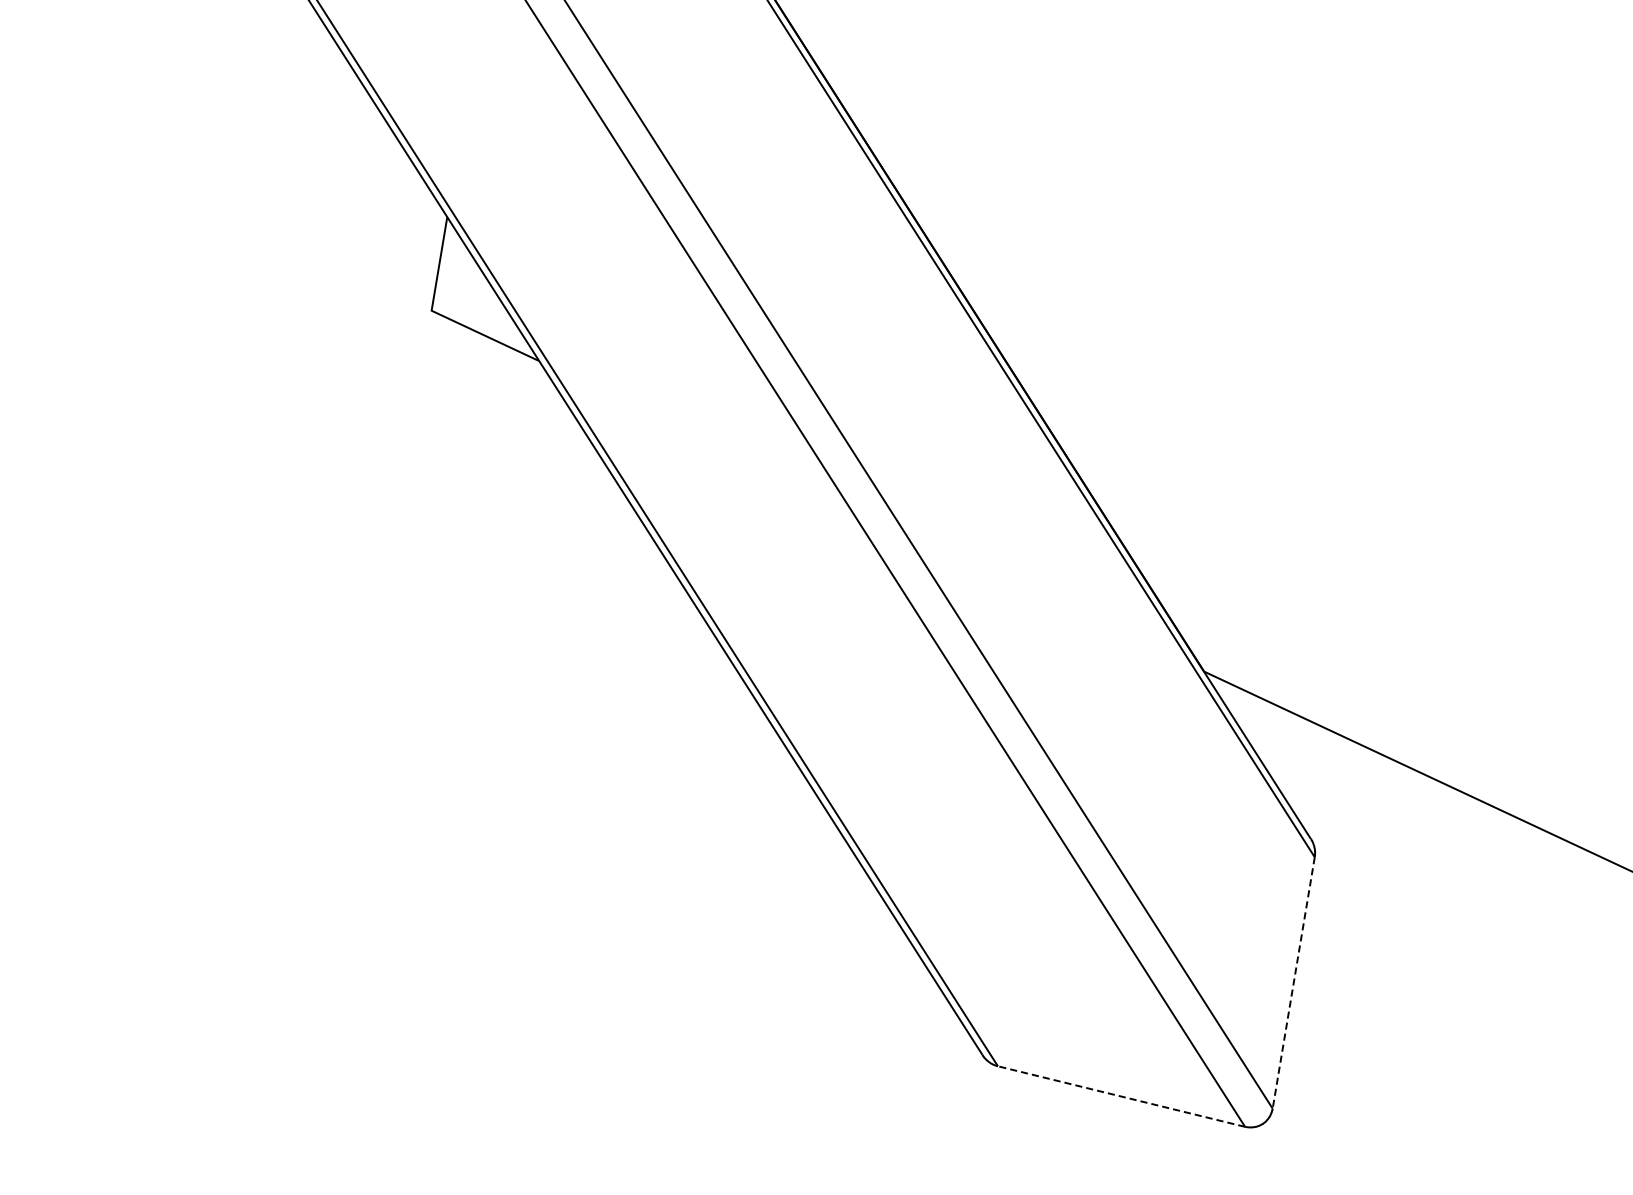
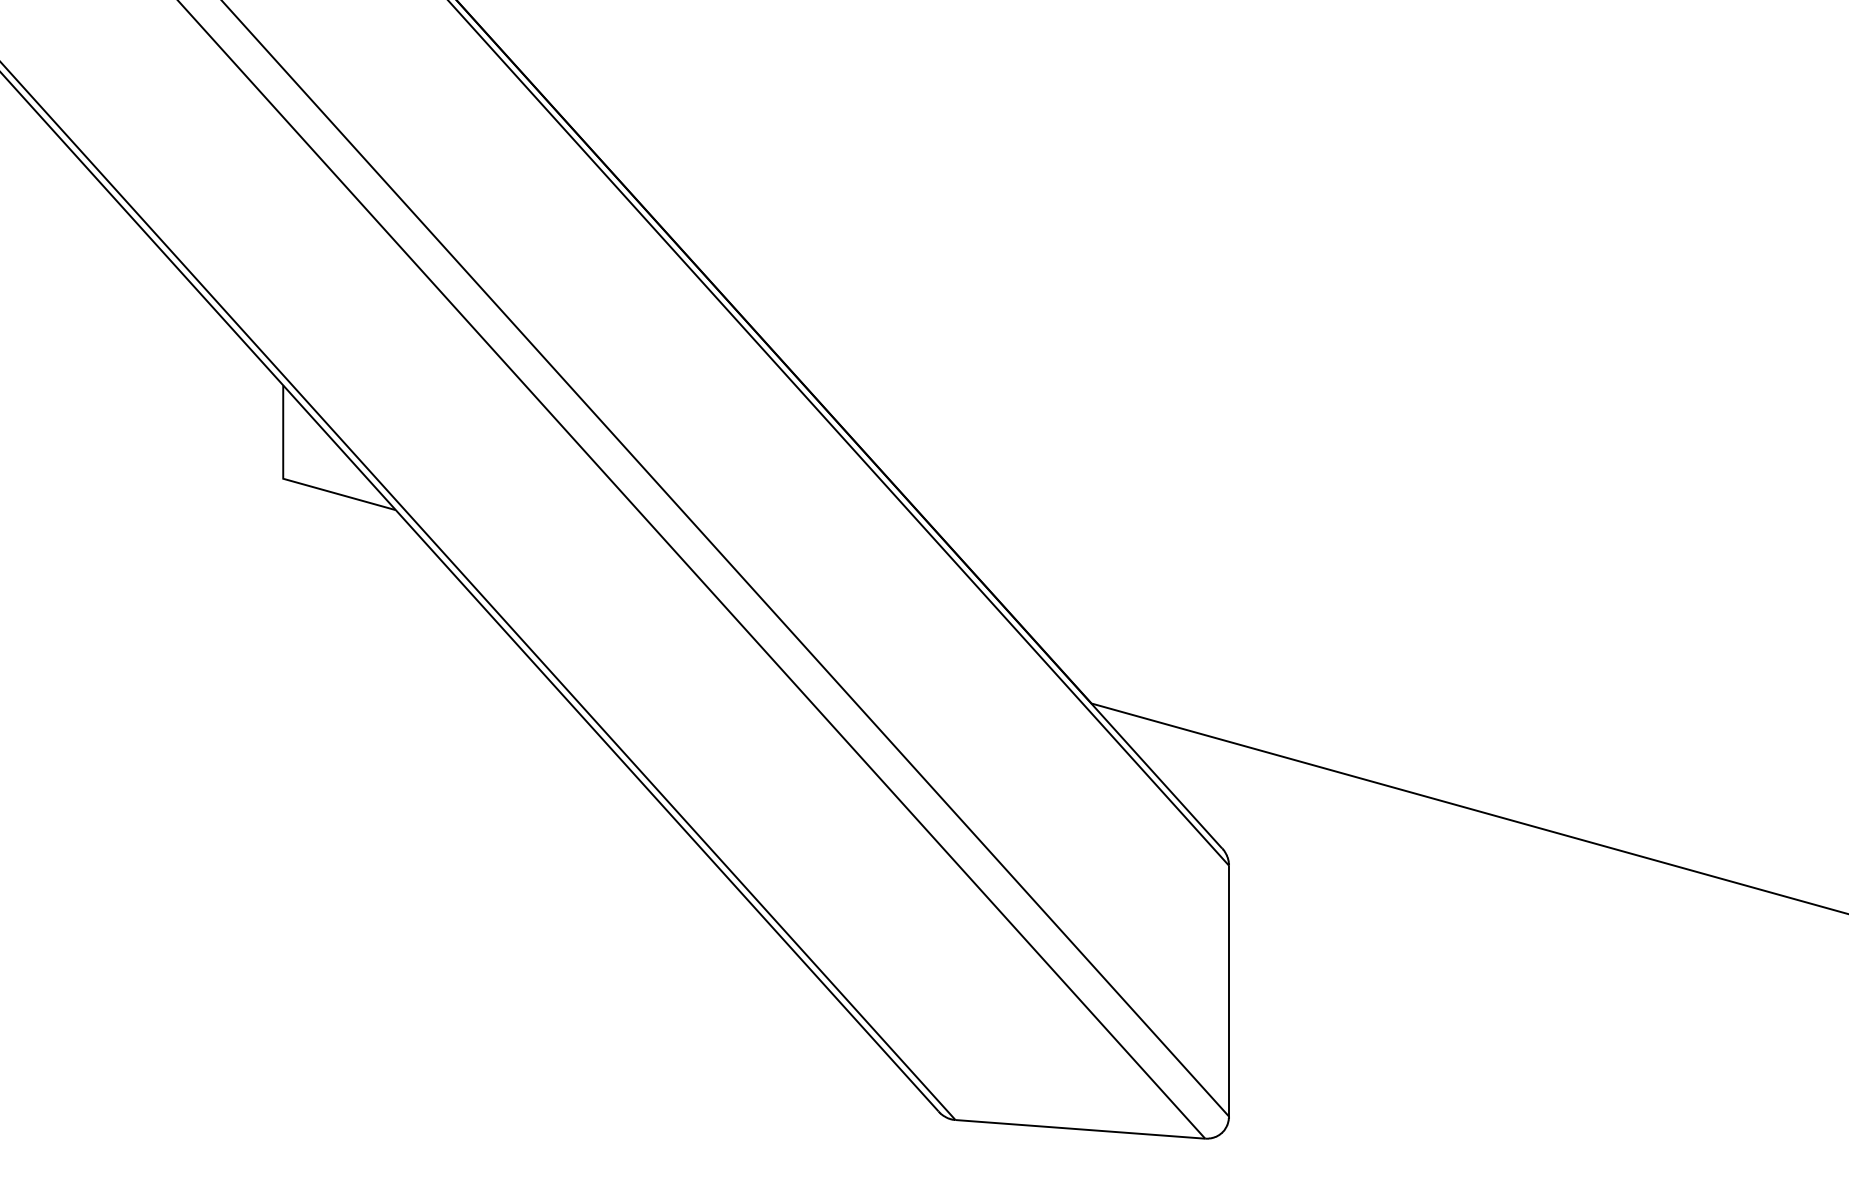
line: (1294, 983) -> (1229, 991), dashed -> solid
line: (1120, 1096) -> (1079, 1129), dashed -> solid

